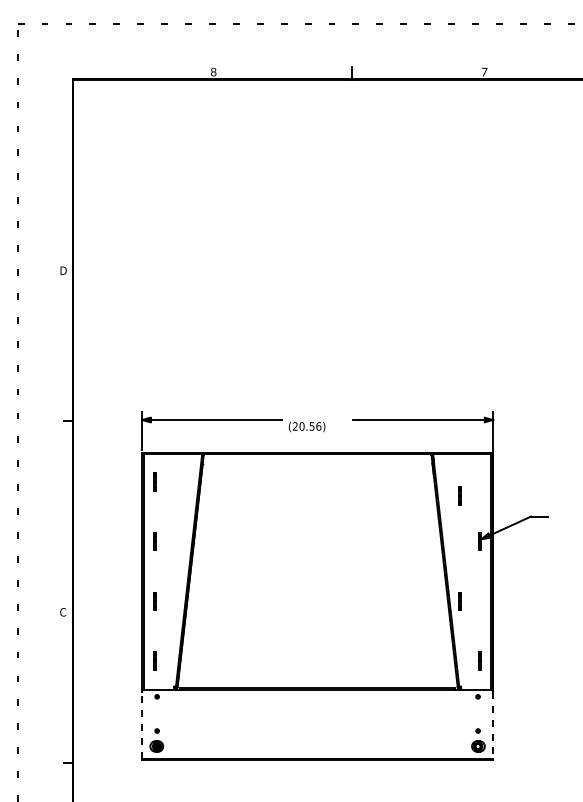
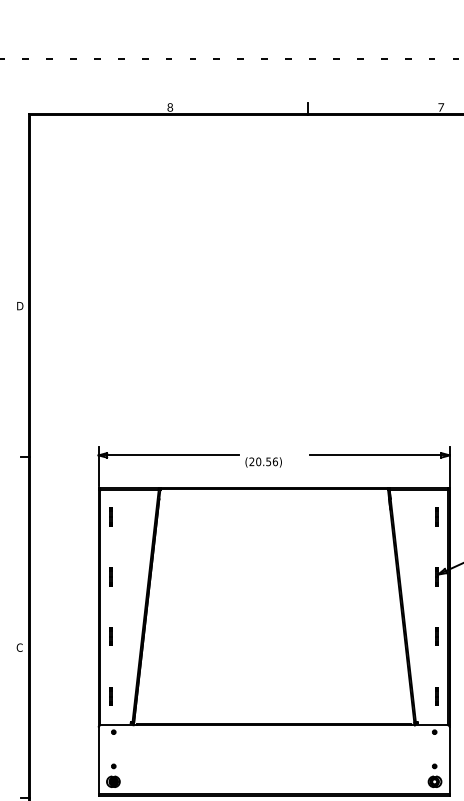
line: (459, 495) -> (436, 516), moved
line: (459, 601) -> (436, 636), moved
line: (141, 724) -> (98, 759), dashed -> solid
line: (493, 725) -> (450, 760), dashed -> solid

